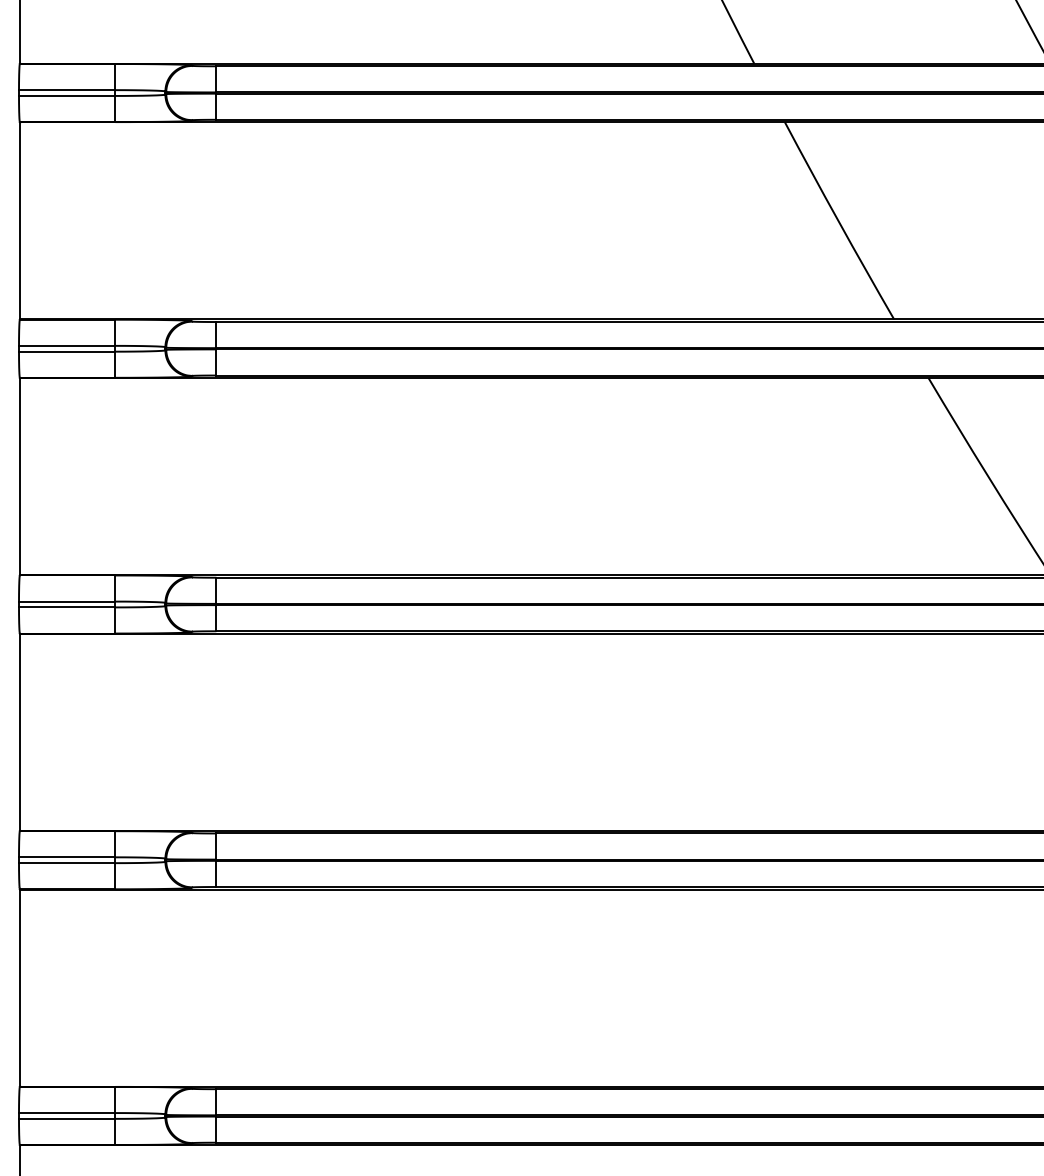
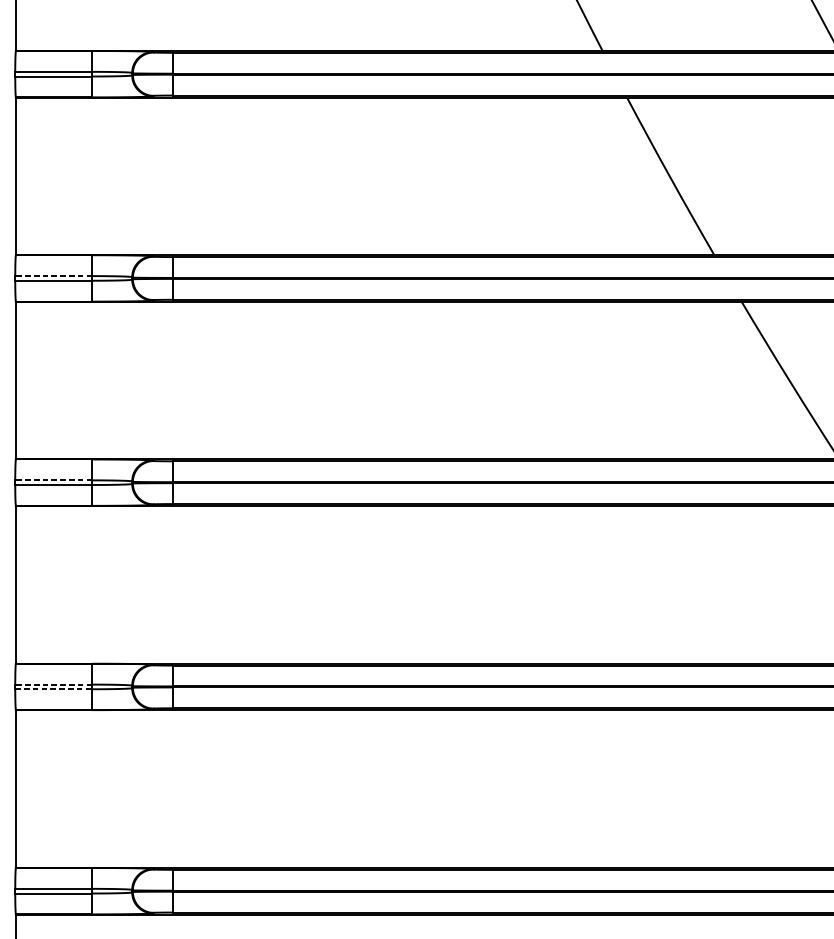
line: (66, 345) -> (53, 275), solid -> dashed
line: (66, 601) -> (53, 480), solid -> dashed
line: (66, 857) -> (53, 684), solid -> dashed
line: (67, 863) -> (53, 689), solid -> dashed

